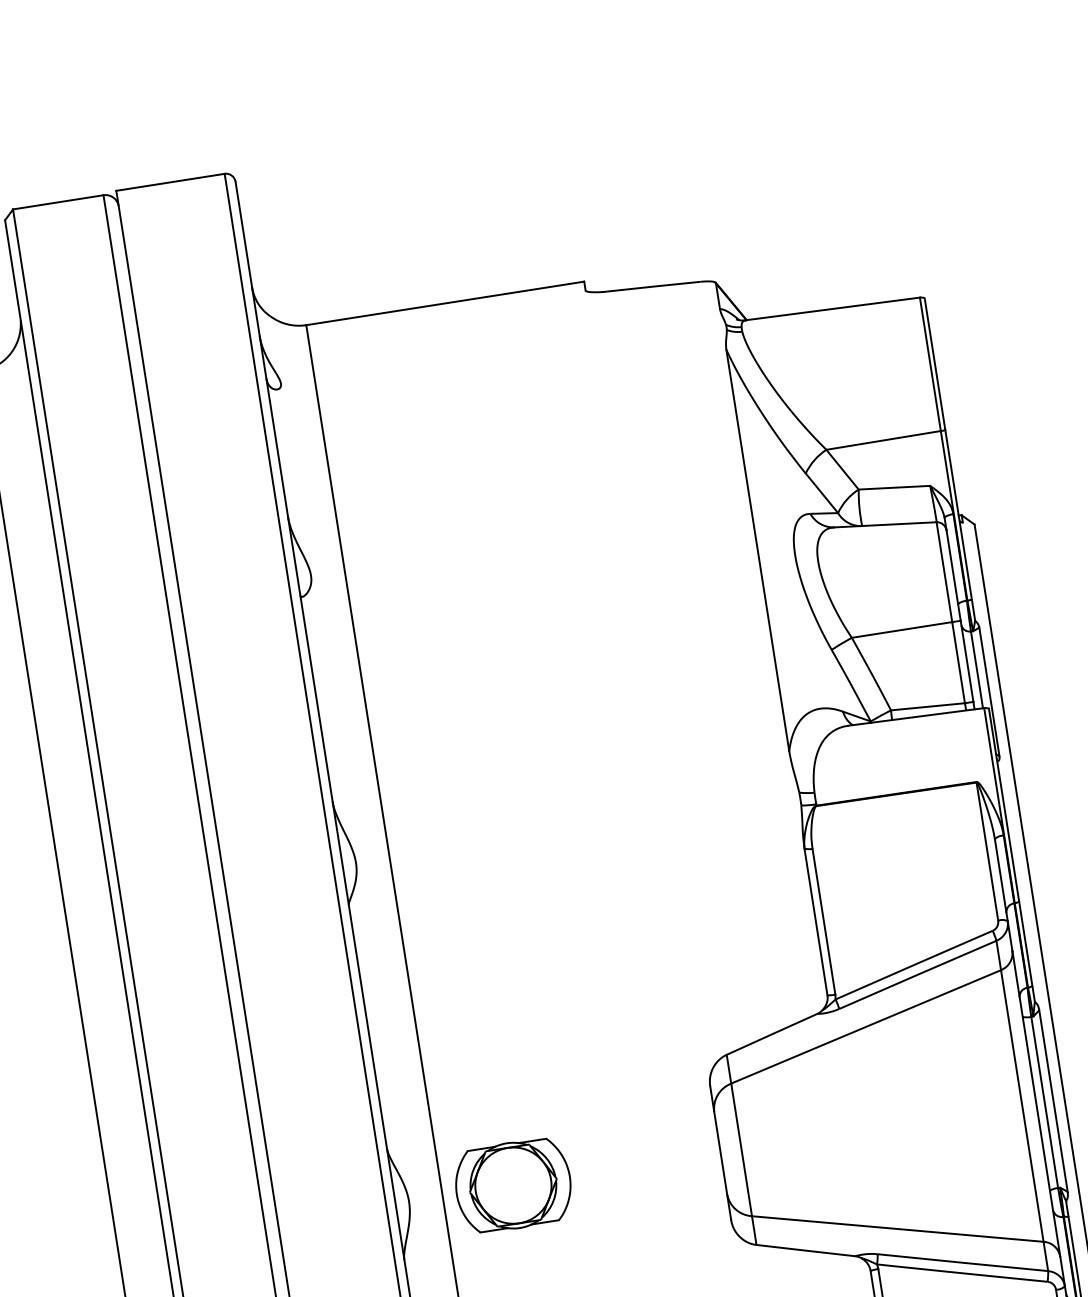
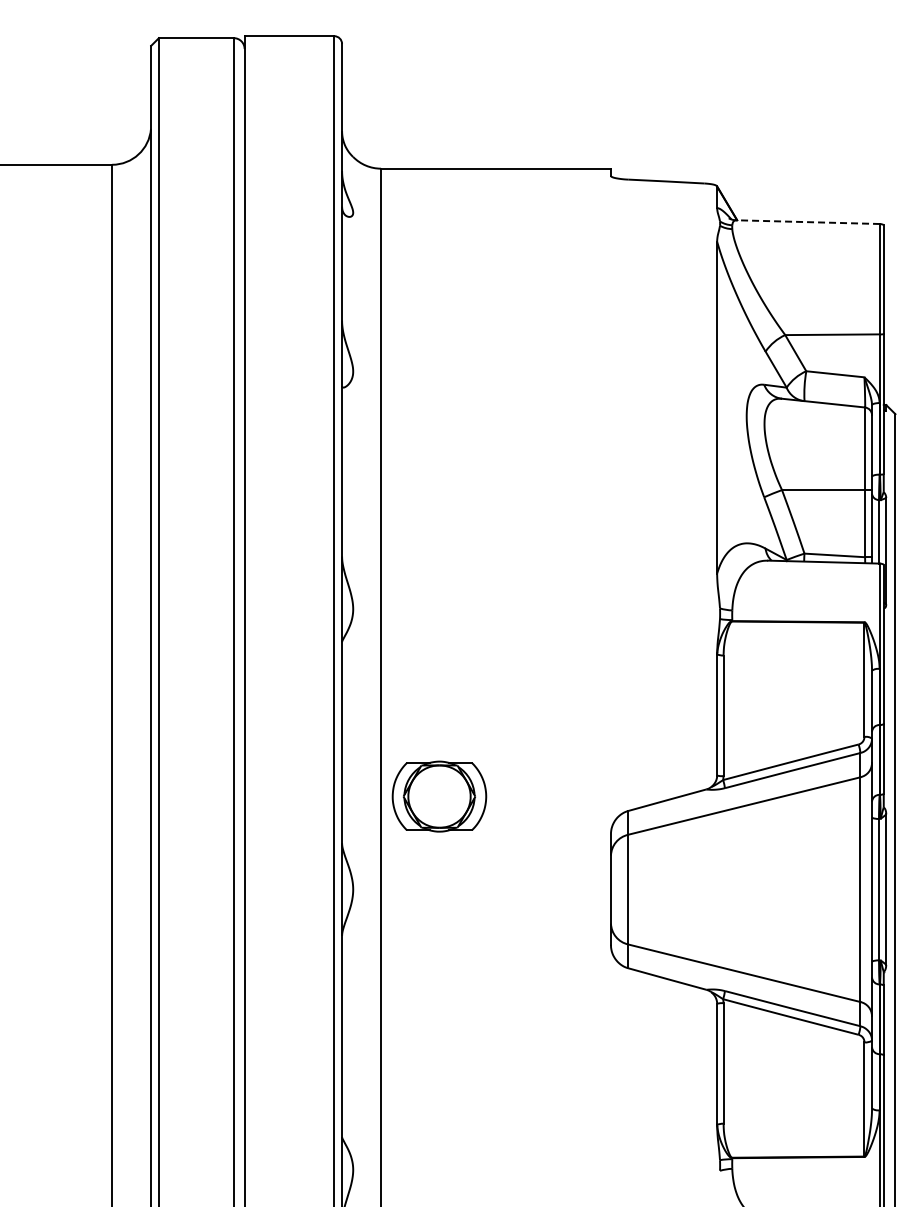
line: (833, 309) -> (808, 222), solid -> dashed
part: (513, 1185) -> (439, 796), moved

